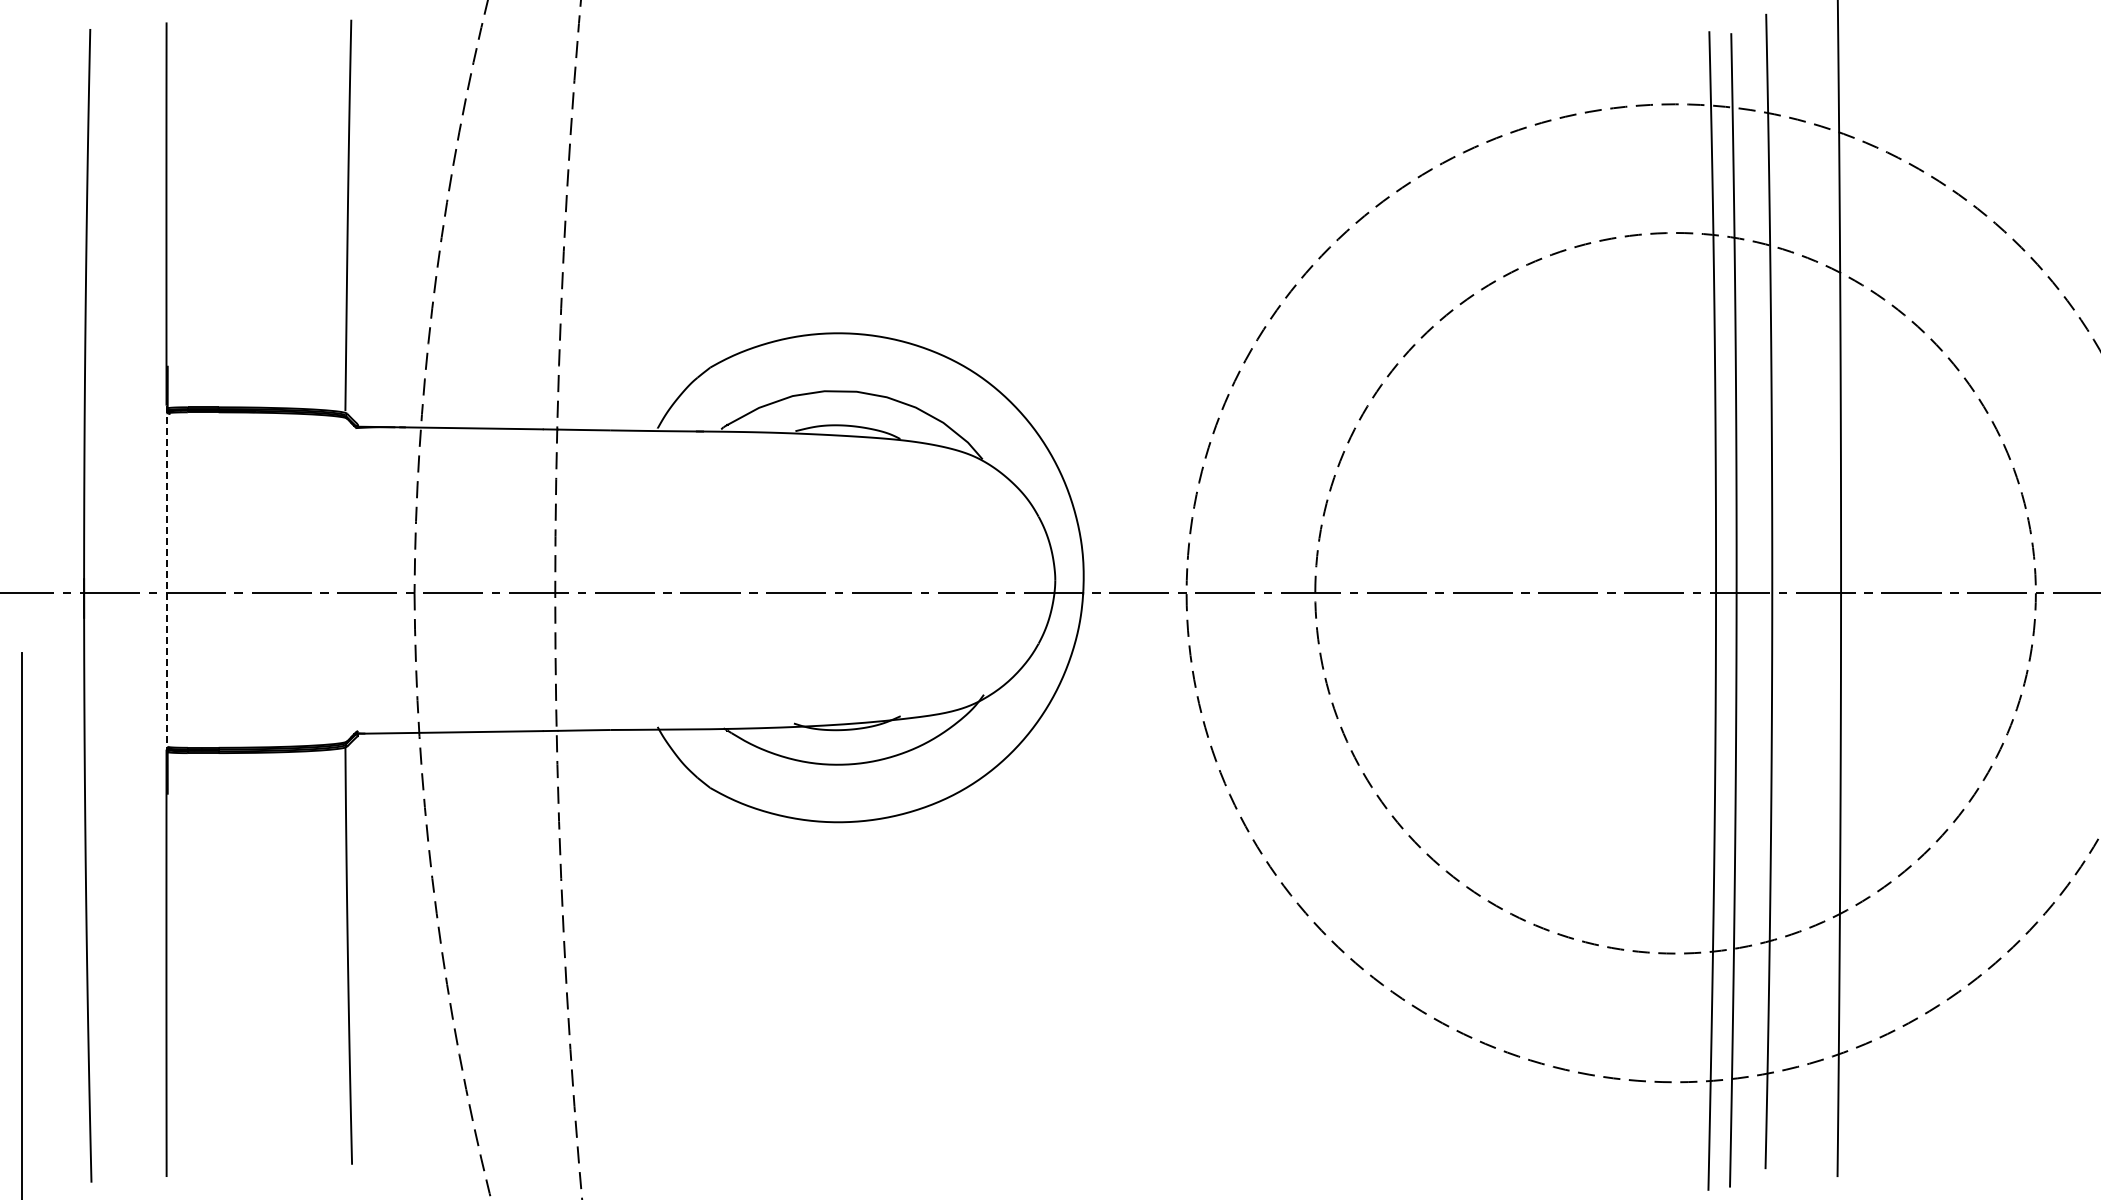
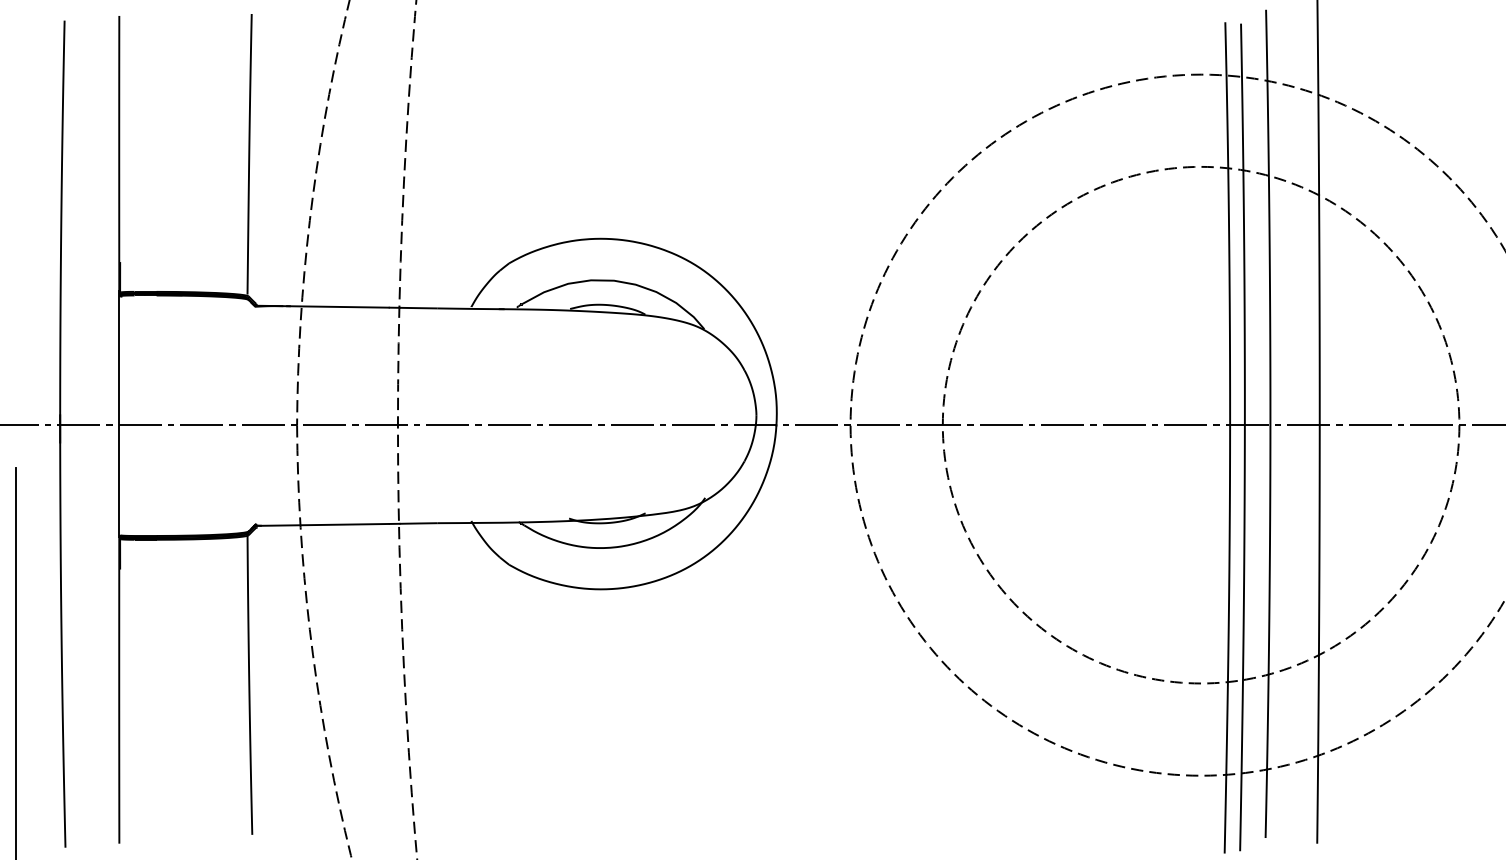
line: (166, 577) -> (119, 413), dashed -> solid

